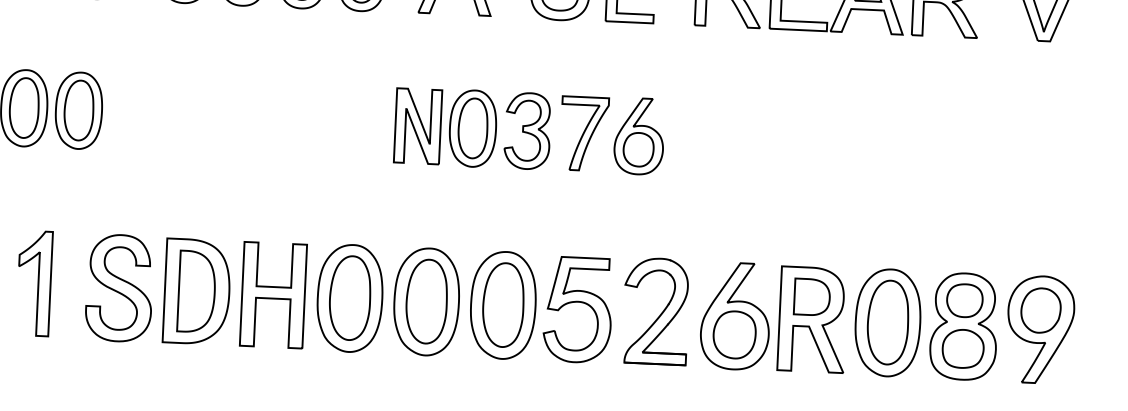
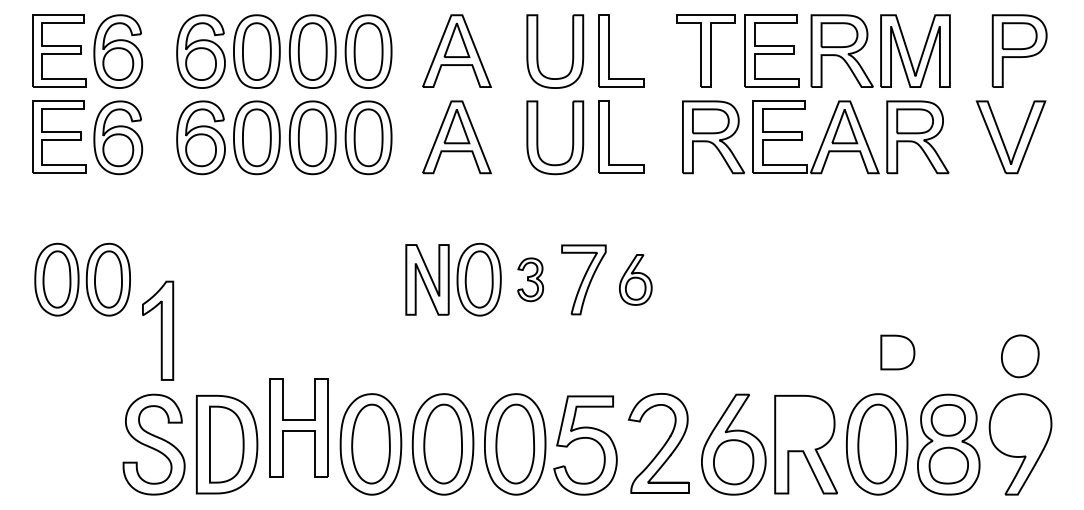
part: (527, 130) -> (530, 279), size x0.6
part: (639, 135) -> (635, 279), size x0.7
part: (34, 283) -> (158, 330), moved
part: (273, 295) -> (298, 427), moved
part: (811, 297) -> (897, 352), moved
part: (1041, 310) -> (1020, 356), moved

